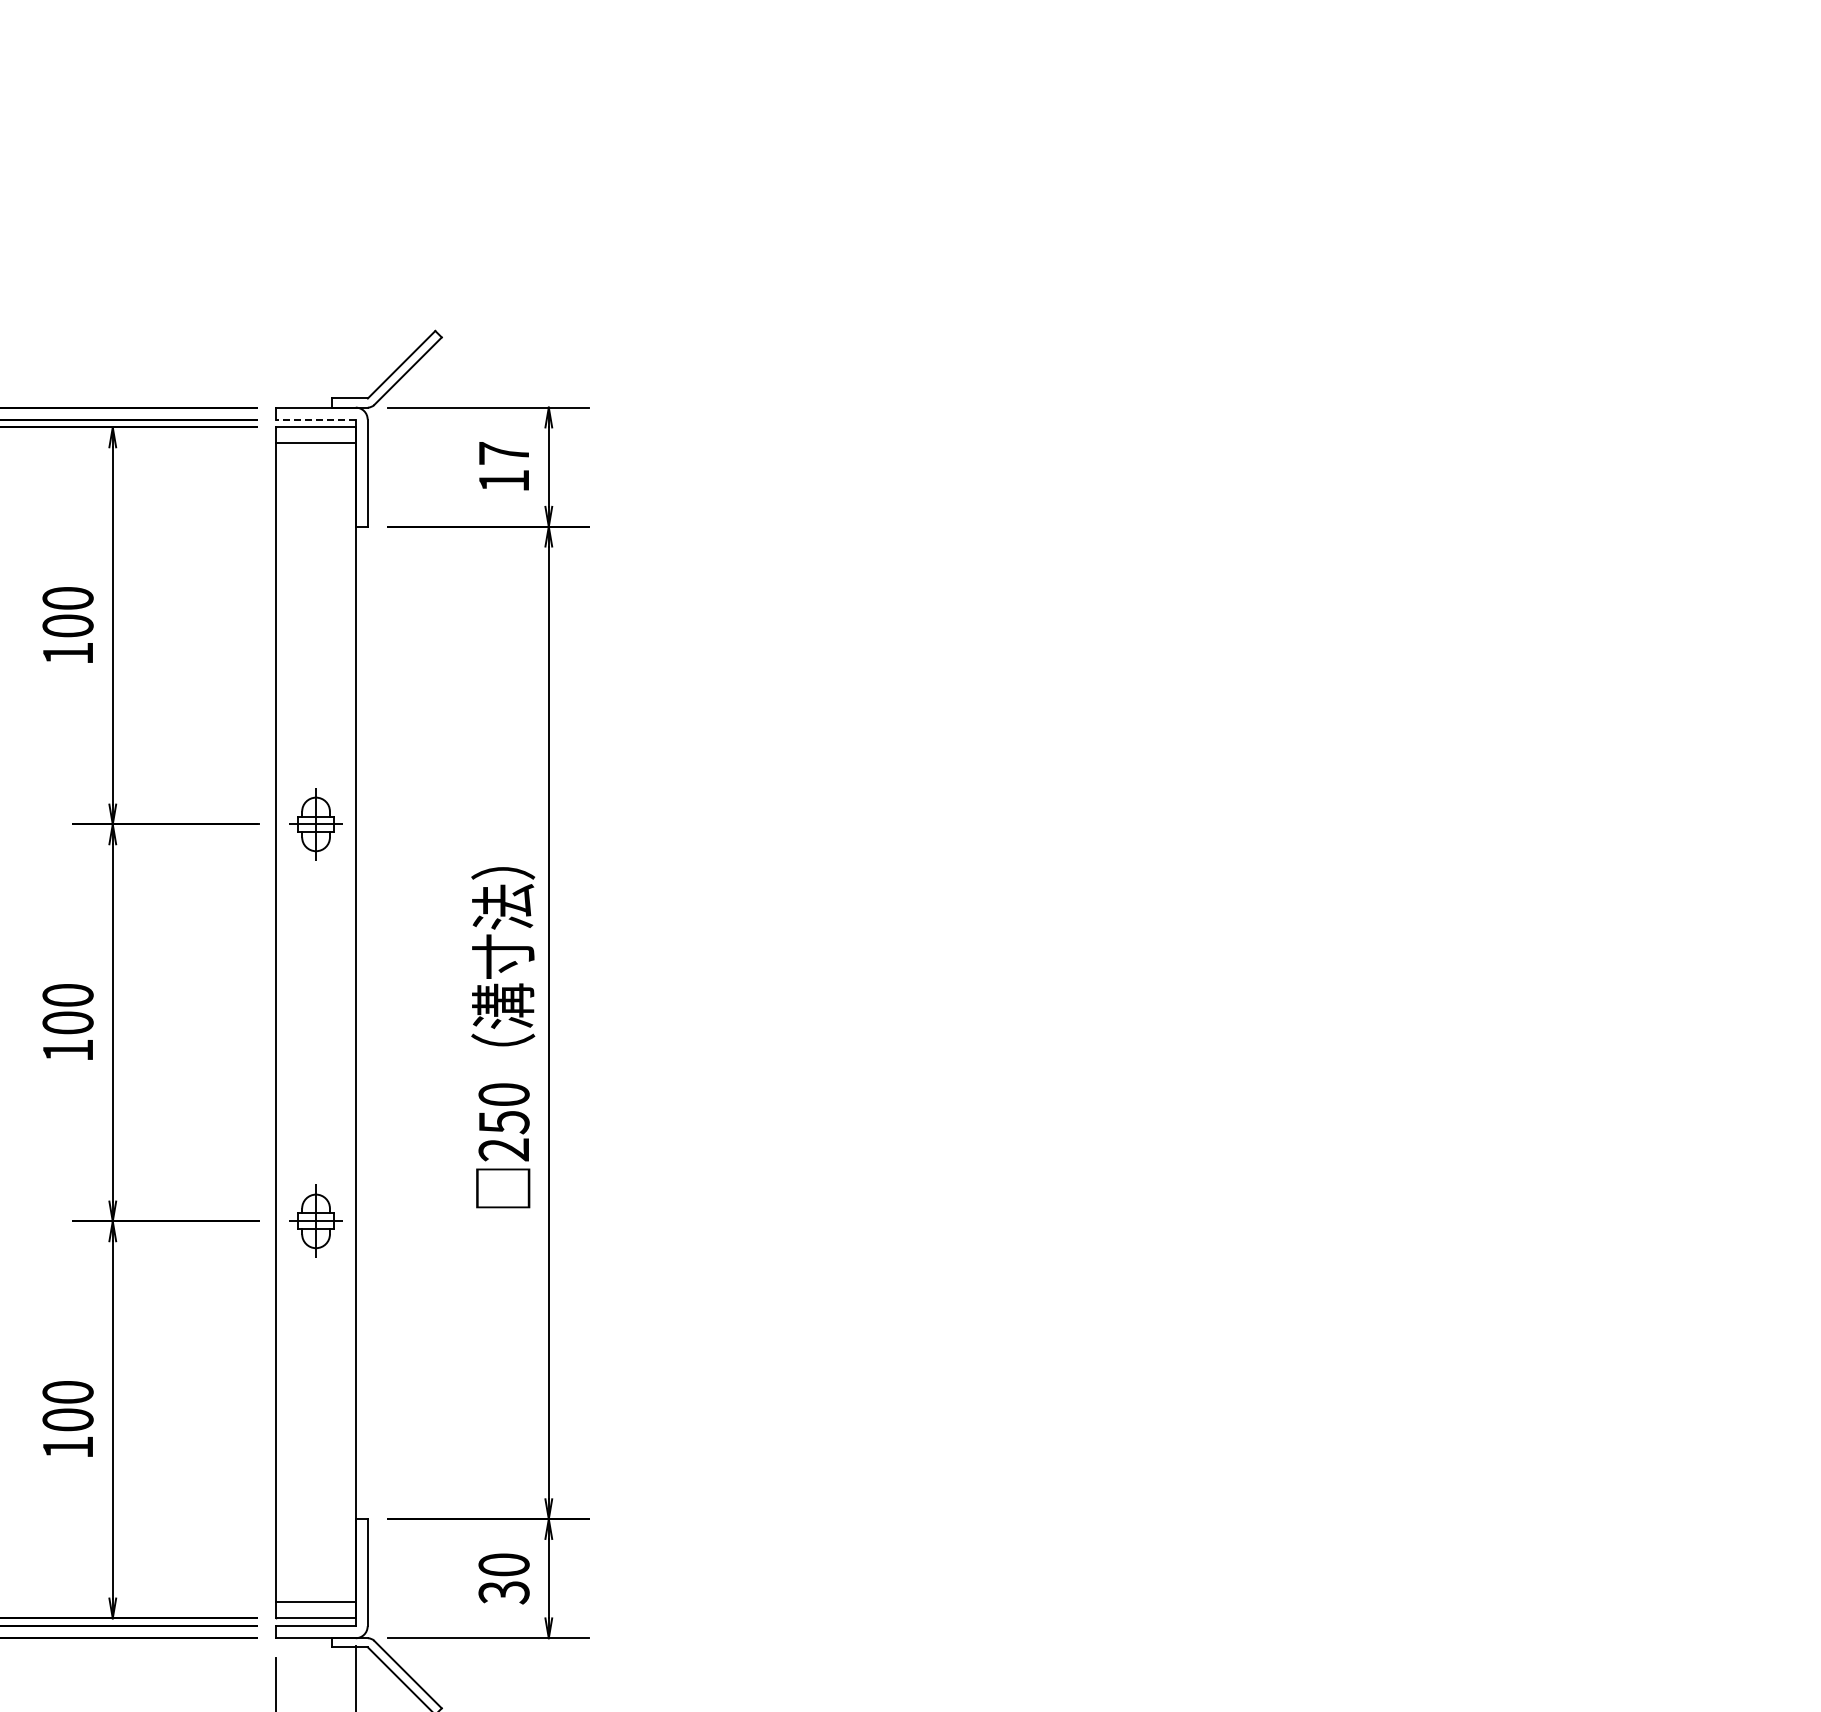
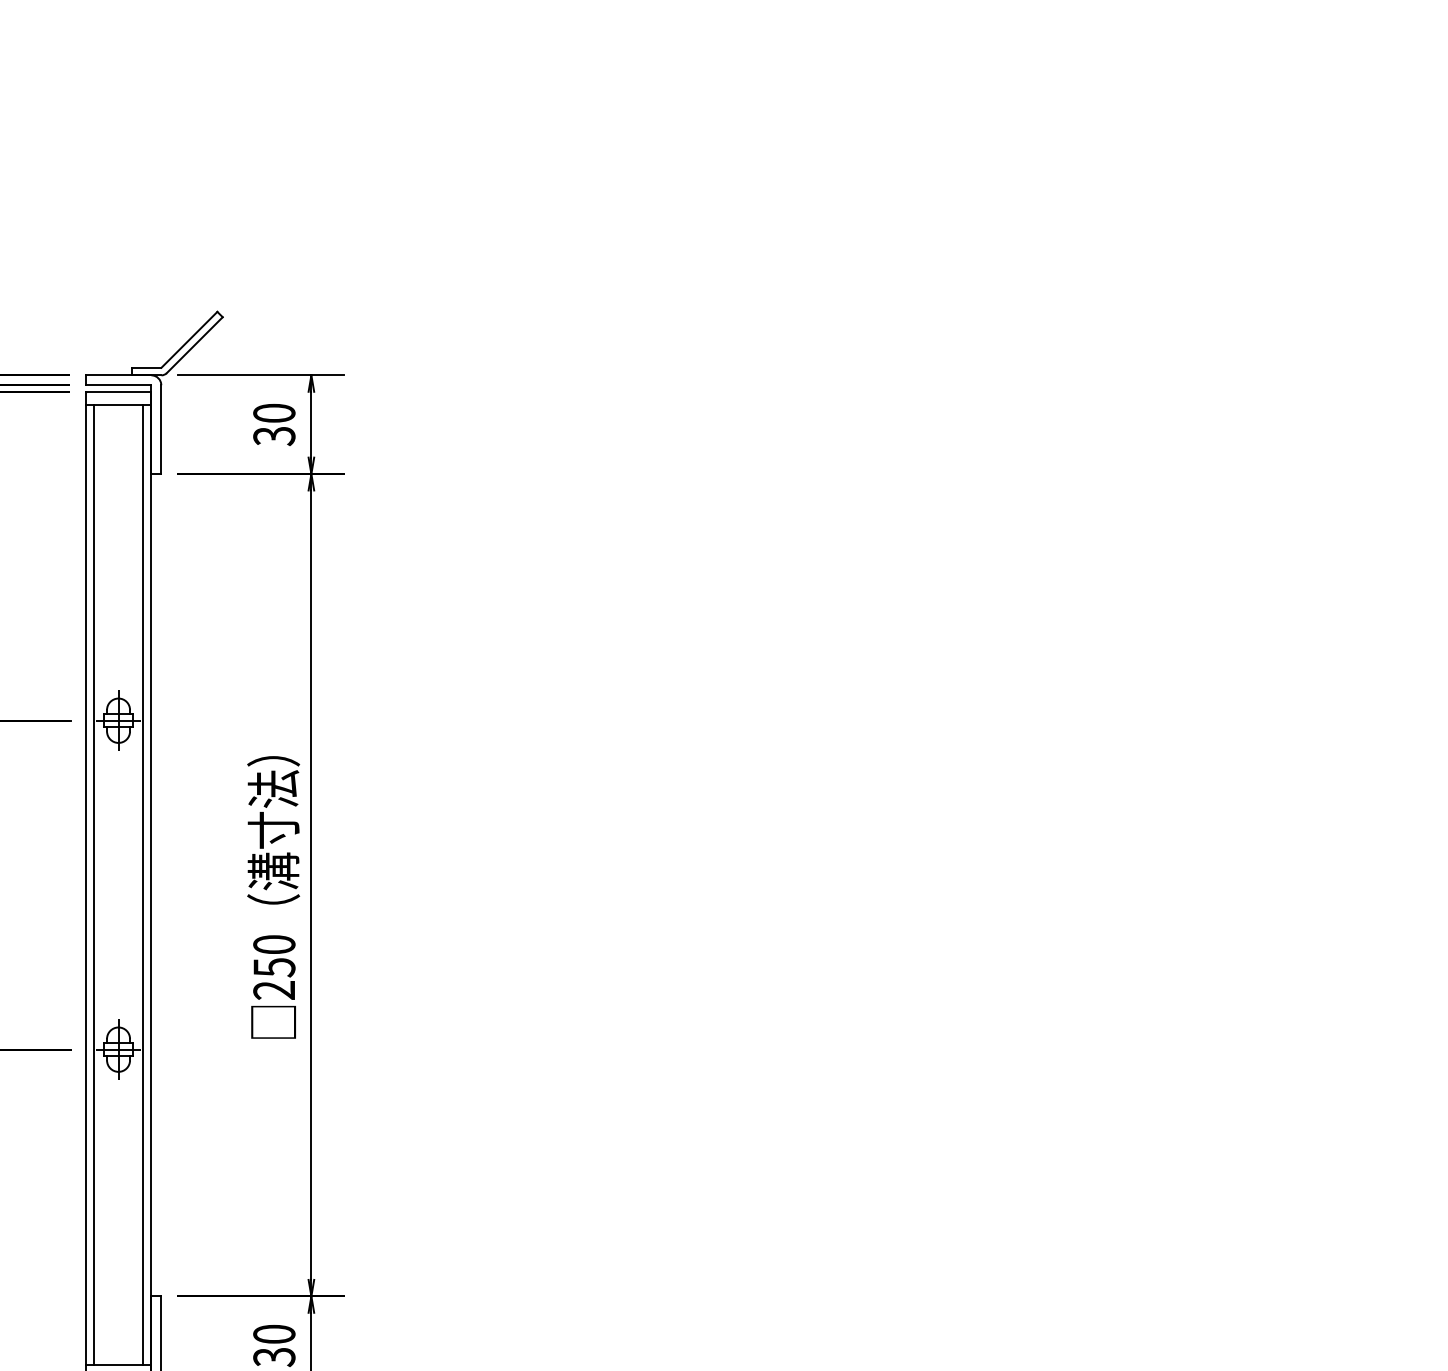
line: (316, 419) -> (118, 385), dashed -> solid
text: (503, 467) -> (273, 424), 17 -> 30
line: (286, 1022) -> (94, 884), added
line: (345, 1022) -> (142, 884), added

